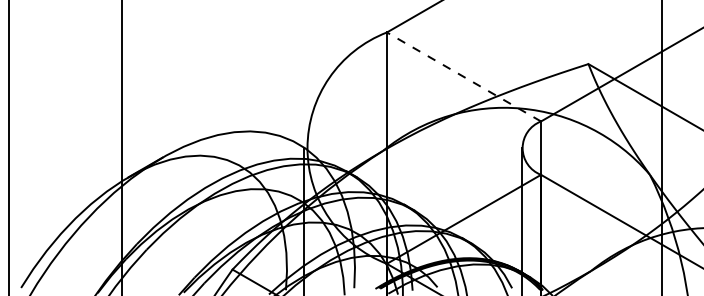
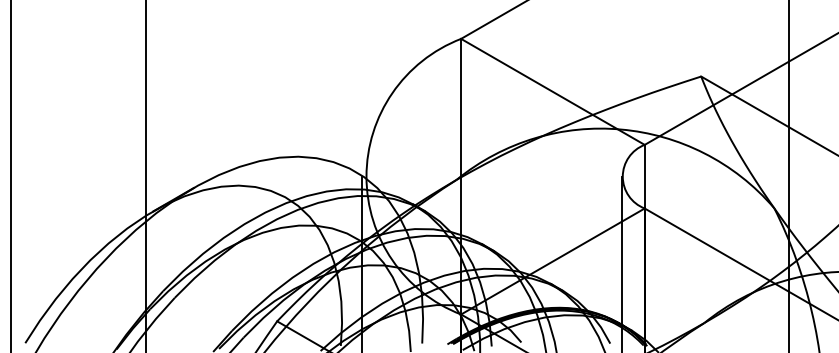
line: (464, 76) -> (553, 91), dashed -> solid

